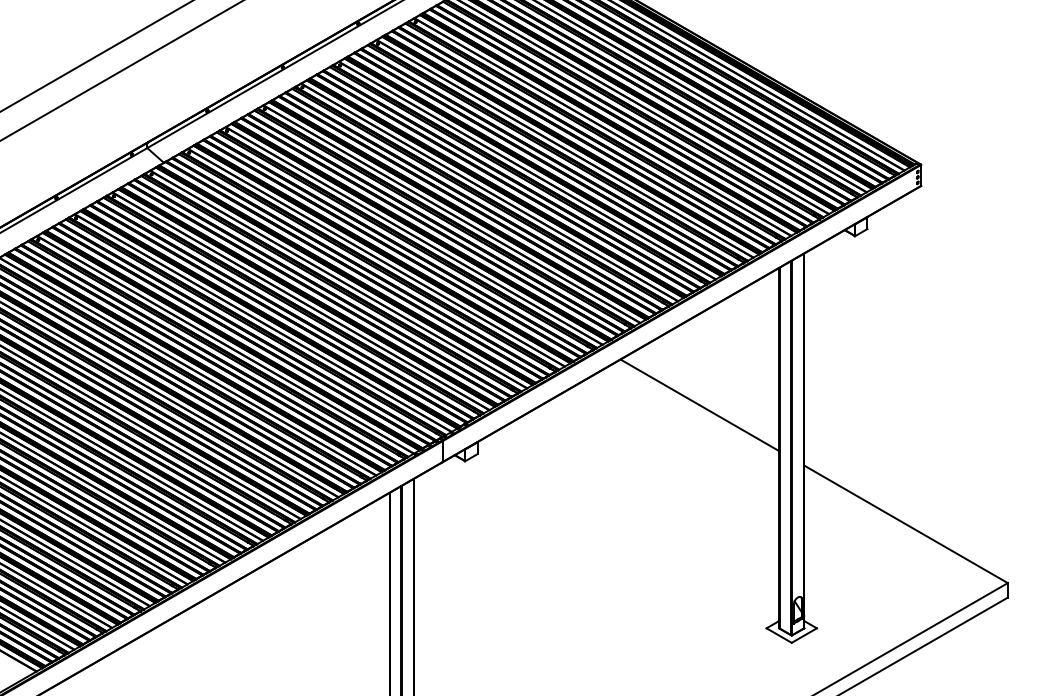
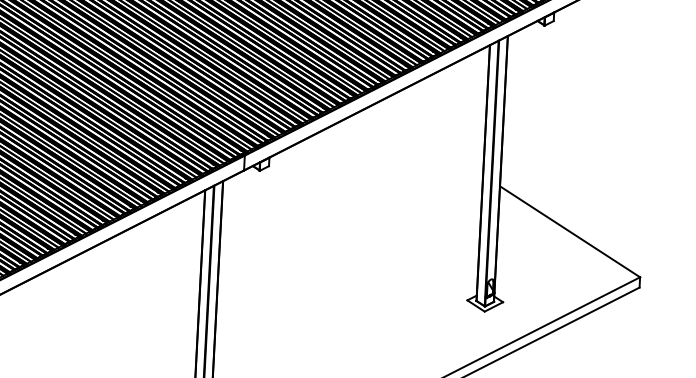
line: (699, 405) -> (428, 139), removed

